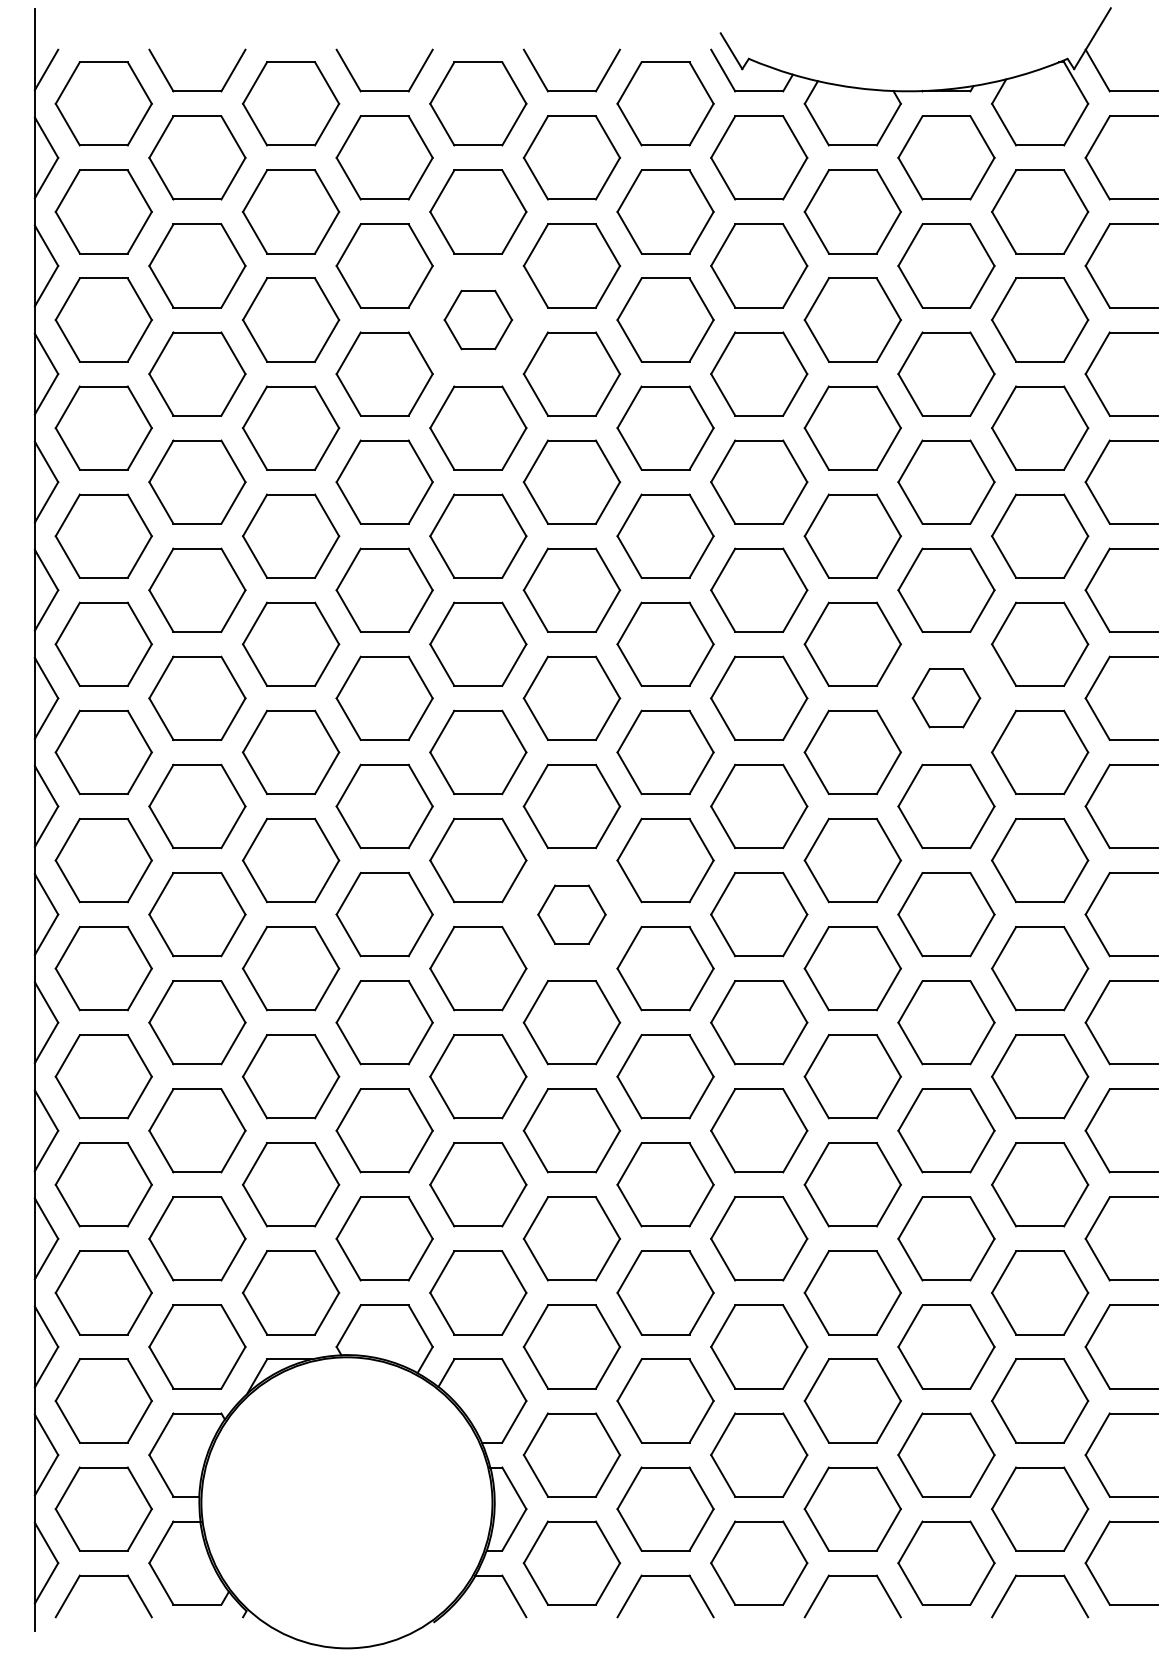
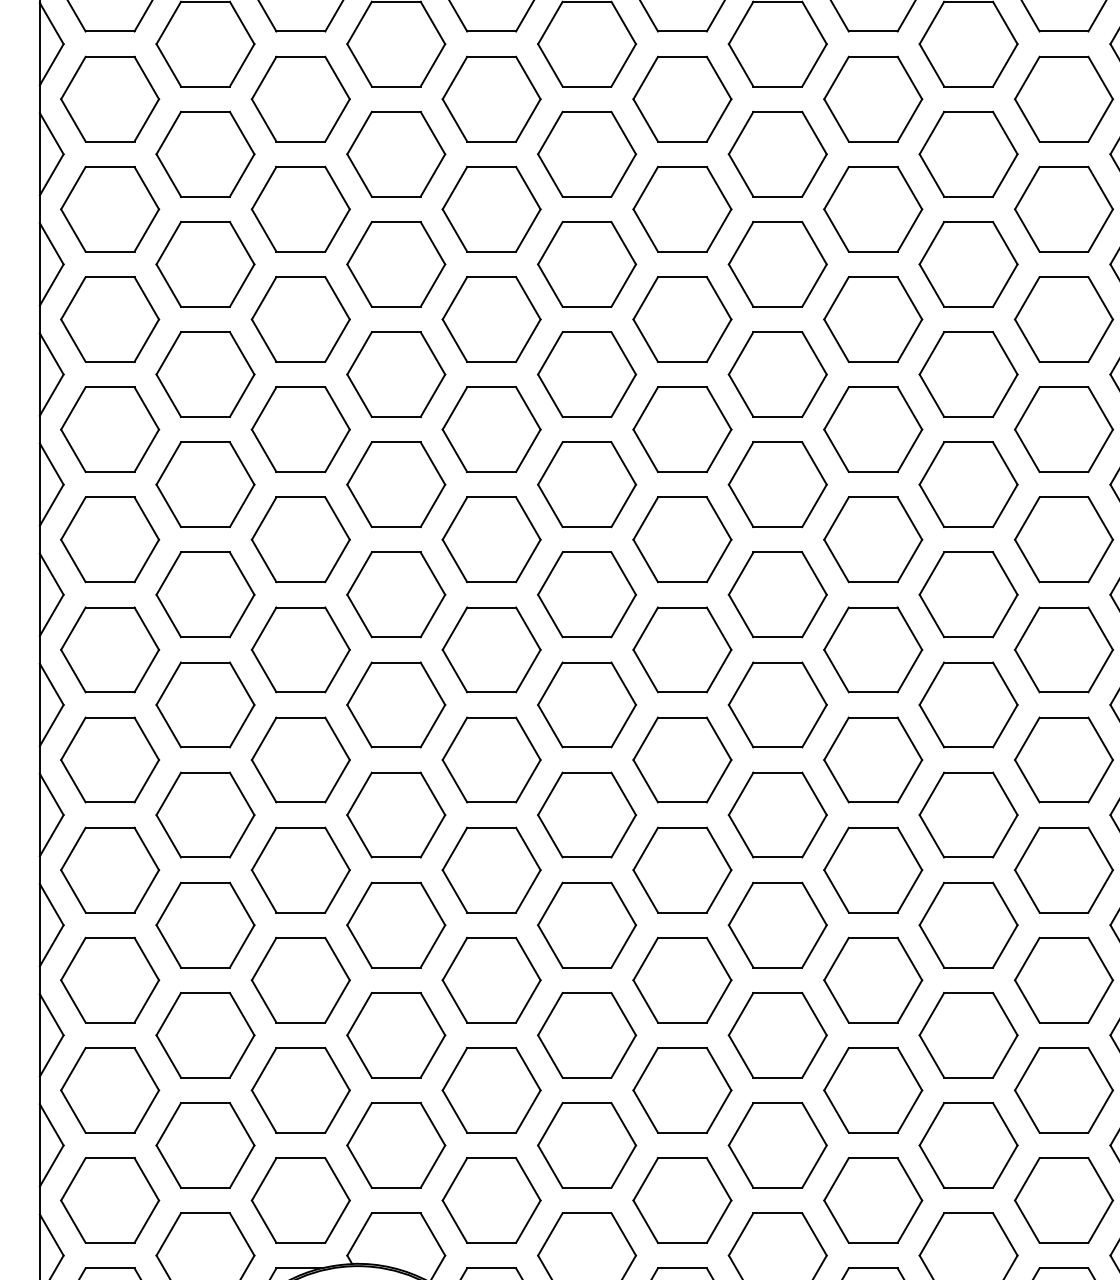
part: (478, 319) -> (491, 208), size x1.43
part: (946, 697) -> (968, 593), size x1.43
part: (571, 914) -> (586, 814), size x1.43

